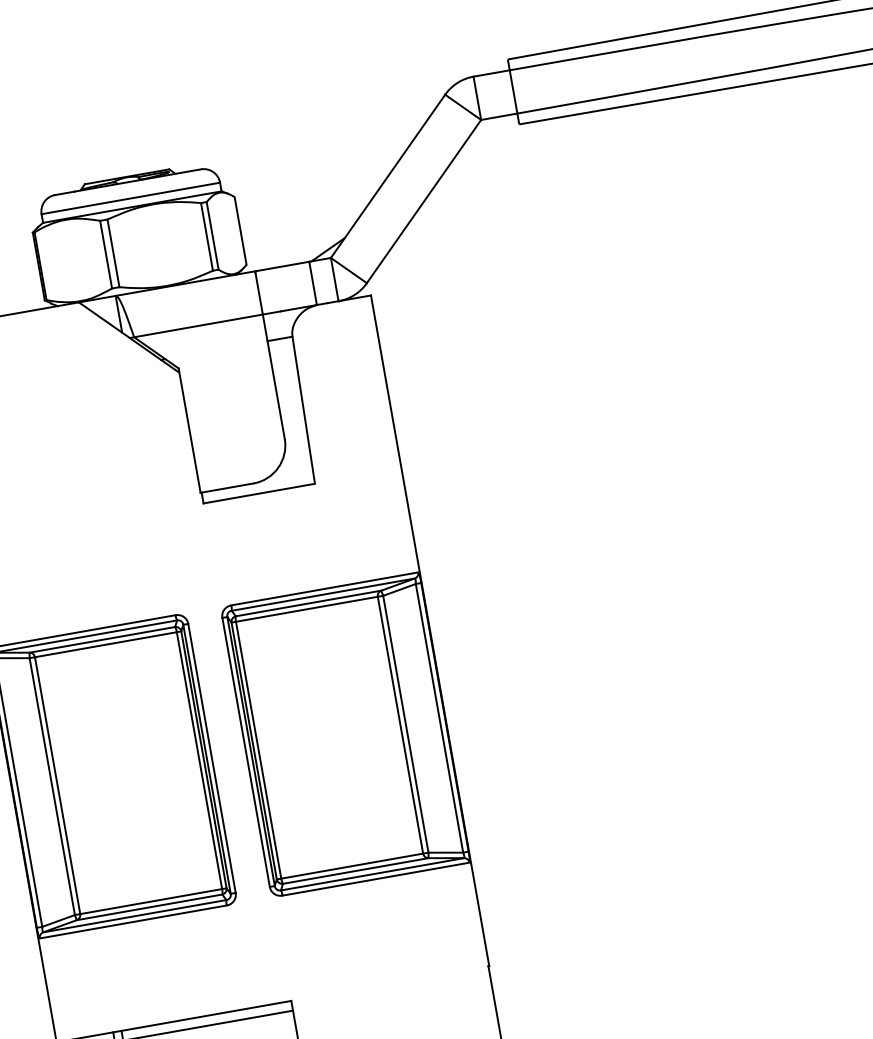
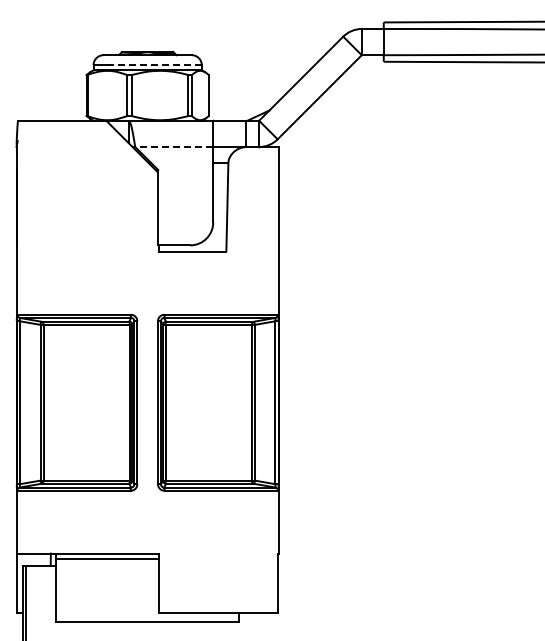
line: (142, 197) -> (154, 65), solid -> dashed
line: (197, 326) -> (173, 147), solid -> dashed

